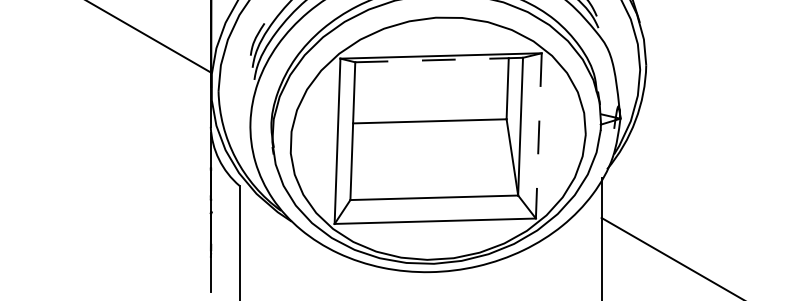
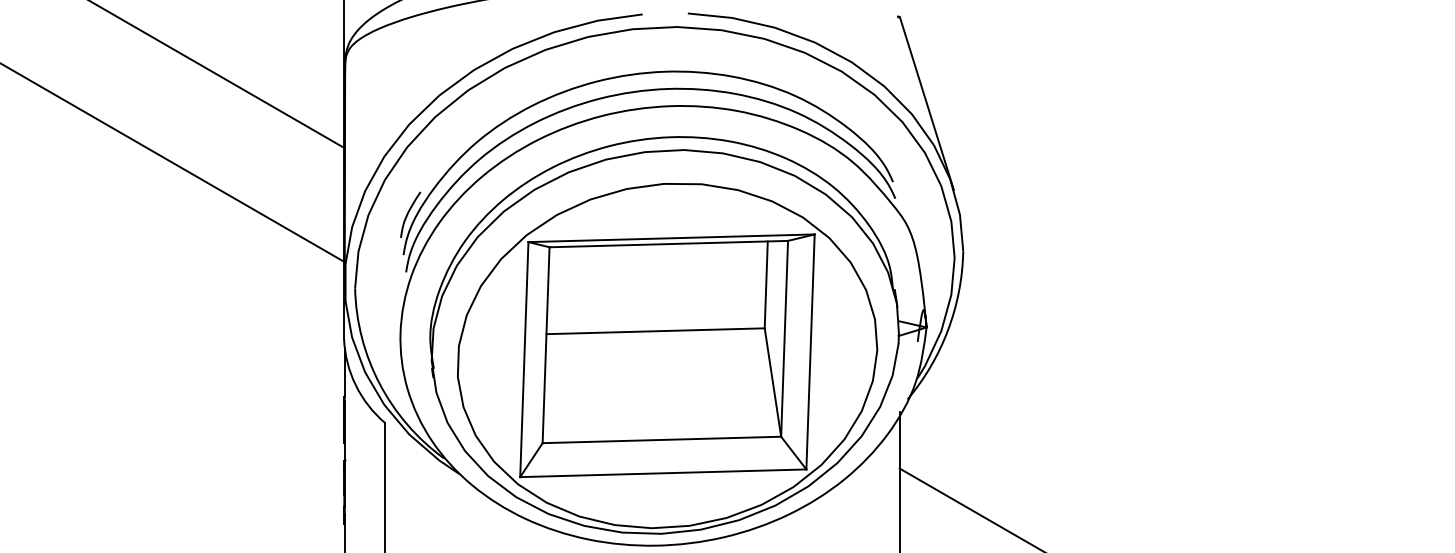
line: (438, 60) -> (668, 244), dashed -> solid
line: (538, 135) -> (810, 351), dashed -> solid

